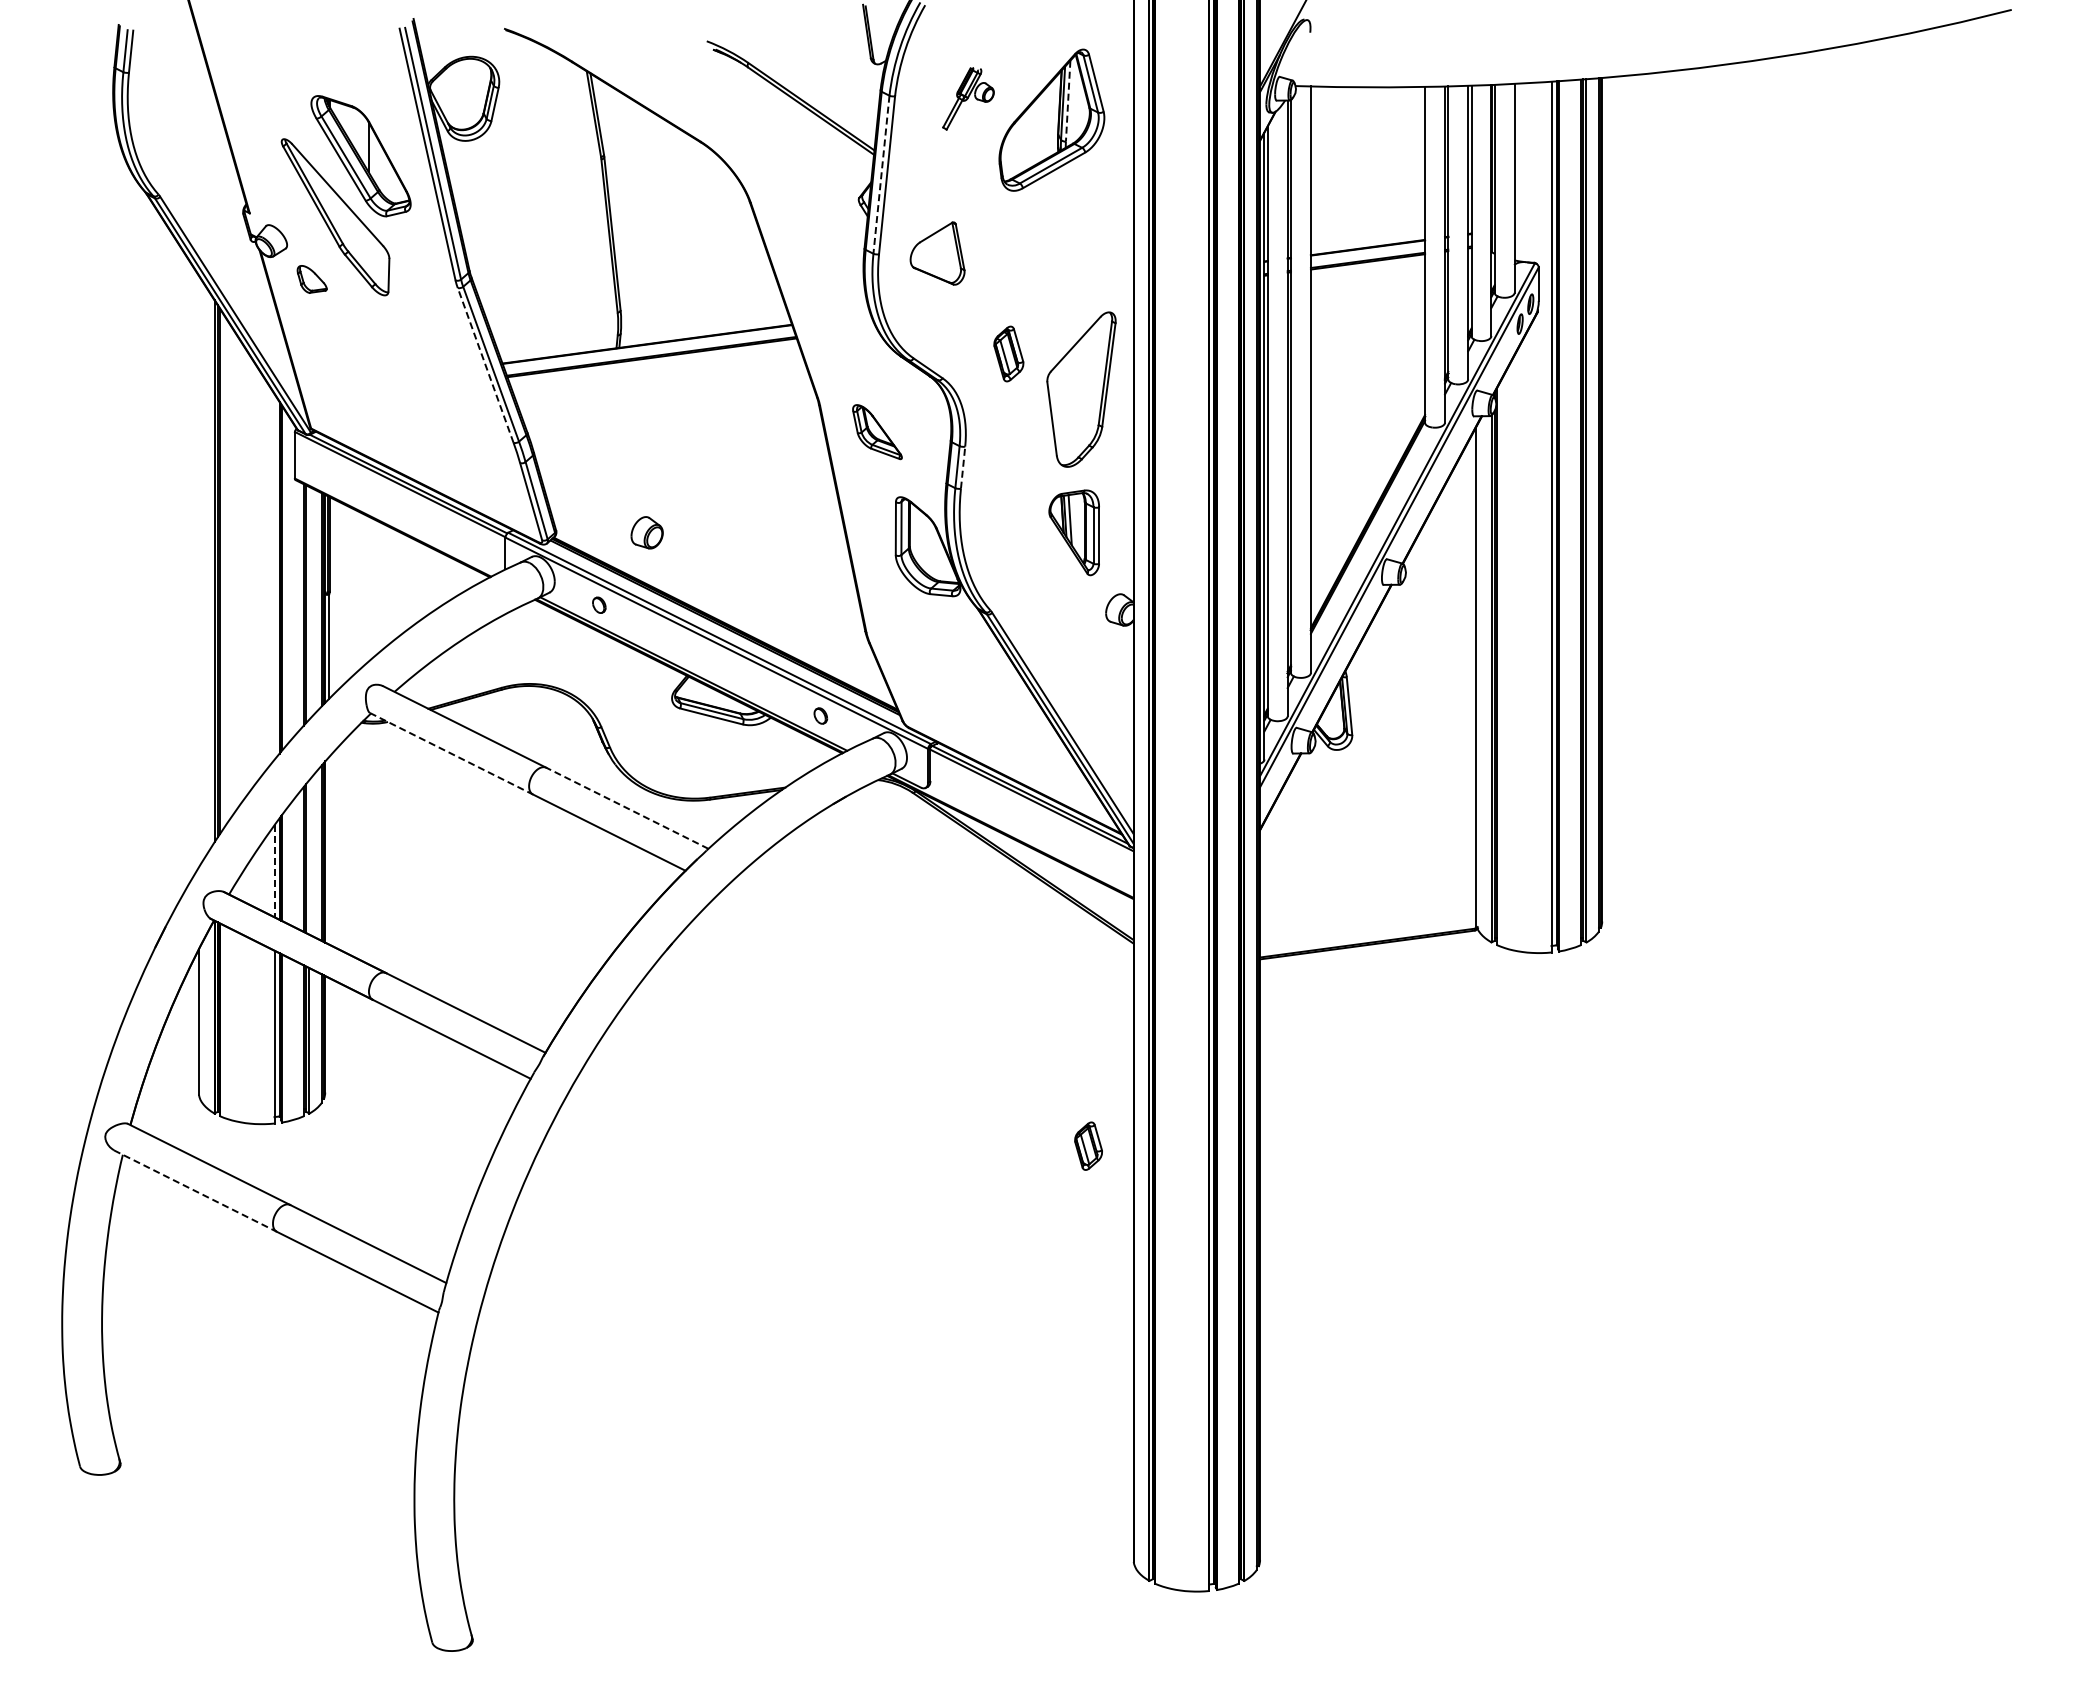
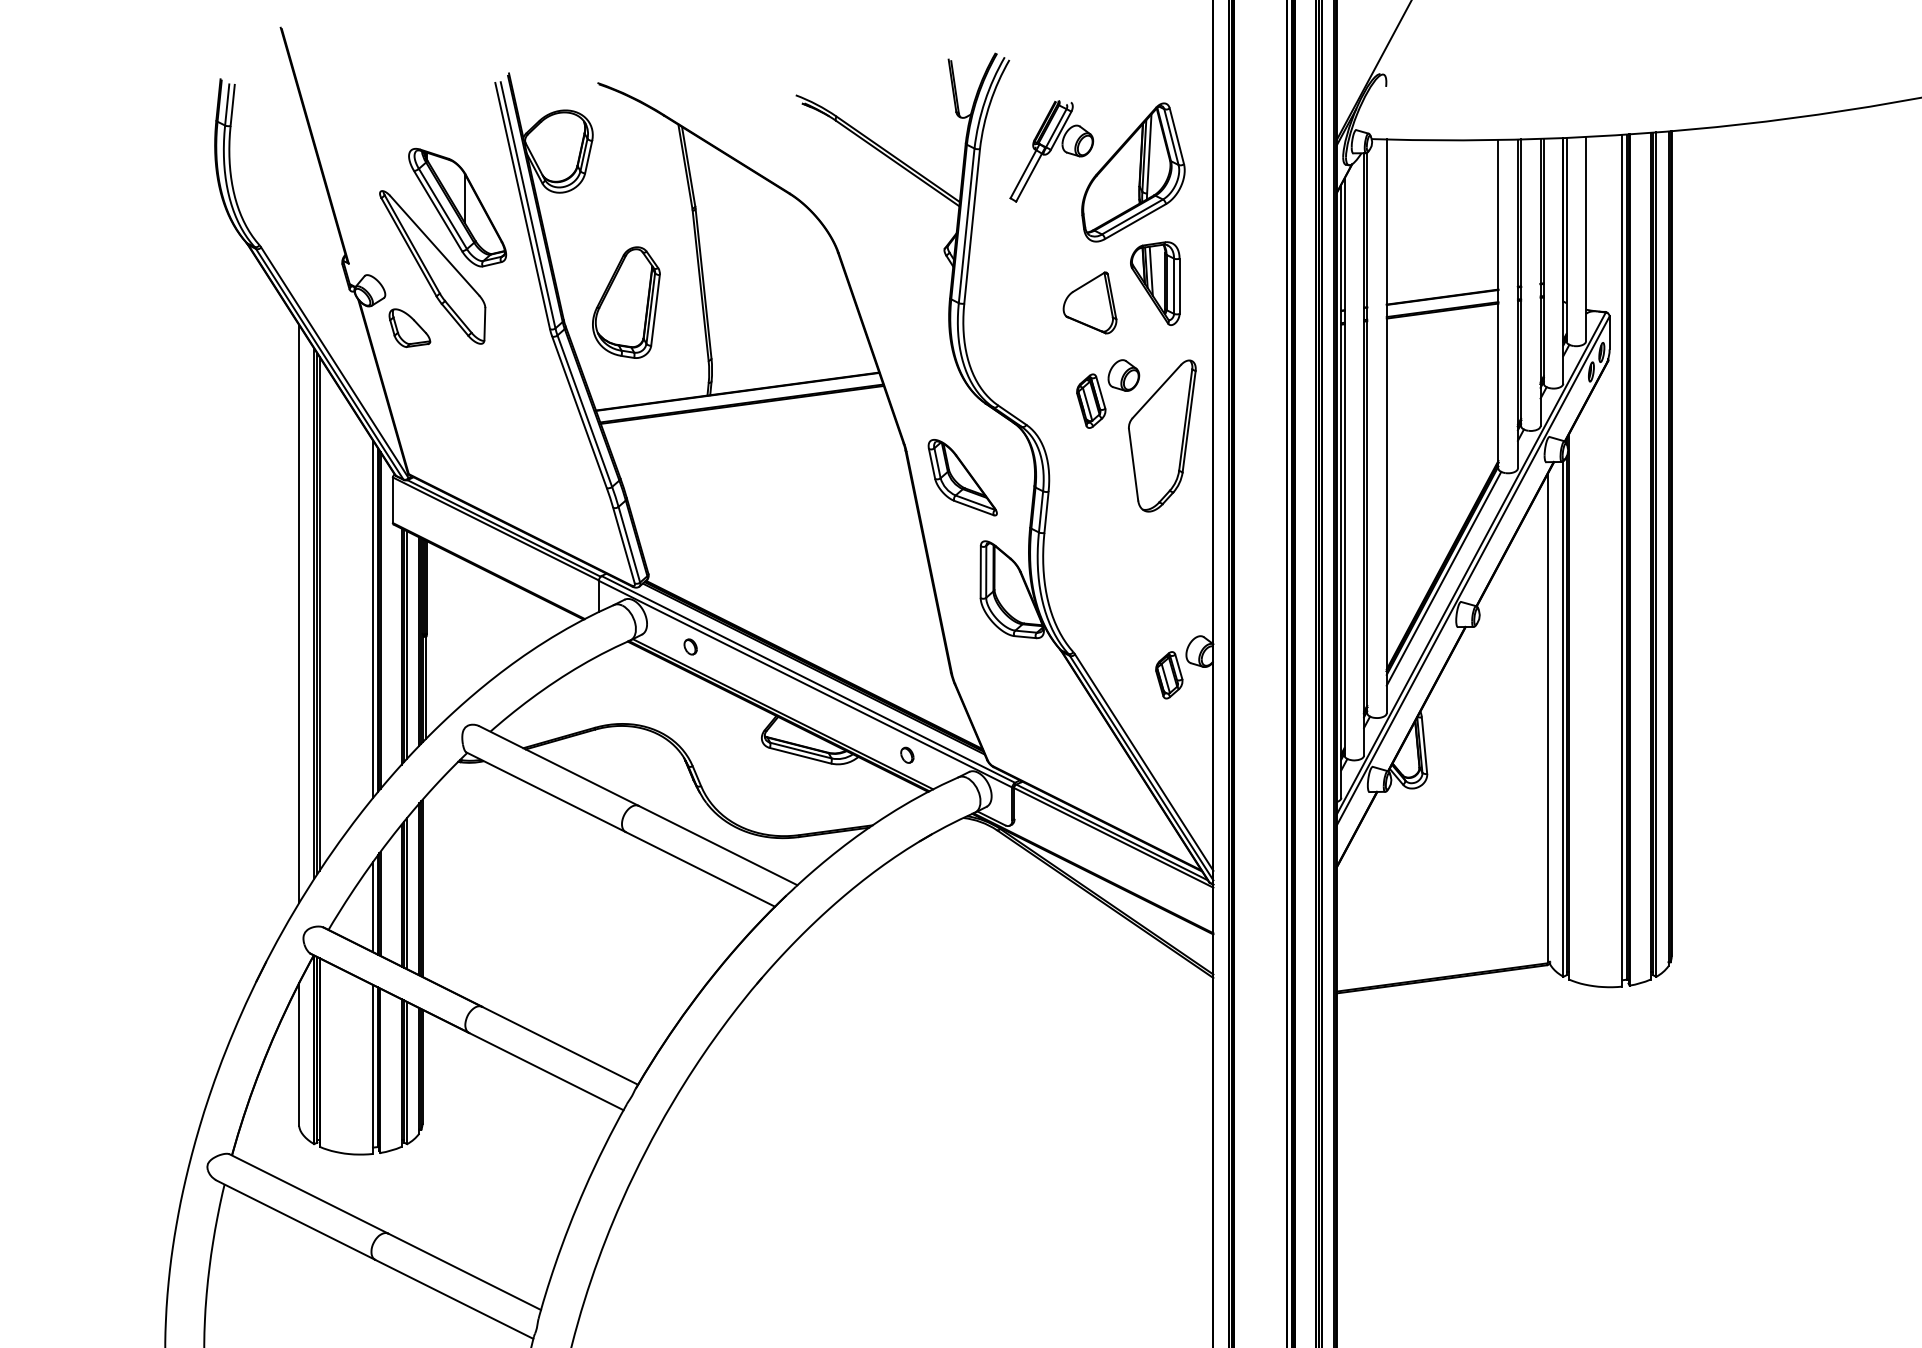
part: (968, 98) -> (1051, 151), size x1.67
line: (1068, 101) -> (1149, 154), dashed -> solid
line: (881, 175) -> (966, 226), dashed -> solid
part: (533, 252) -> (626, 301), added
part: (937, 253) -> (1089, 302), moved
part: (311, 279) -> (409, 328), size x1.43
line: (485, 364) -> (579, 411), dashed -> solid
part: (877, 431) -> (962, 477), size x1.43
line: (963, 467) -> (1046, 512), dashed -> solid
part: (646, 532) -> (1123, 375), moved
part: (1073, 532) -> (1154, 283), moved
line: (1368, 535) -> (1443, 578), added
line: (198, 571) -> (298, 613), added
line: (274, 576) -> (372, 618), added
line: (309, 603) -> (407, 645), added
line: (451, 753) -> (546, 791), dashed -> solid
line: (627, 808) -> (718, 845), dashed -> solid
line: (309, 857) -> (407, 893), added
line: (274, 871) -> (372, 907), dashed -> solid
part: (1088, 1145) -> (1169, 674), moved
line: (195, 1191) -> (295, 1220), dashed -> solid

